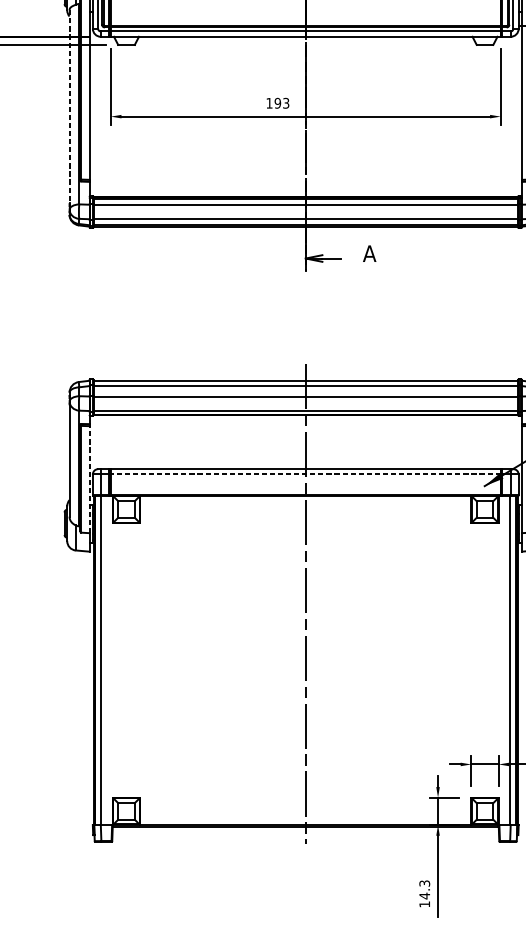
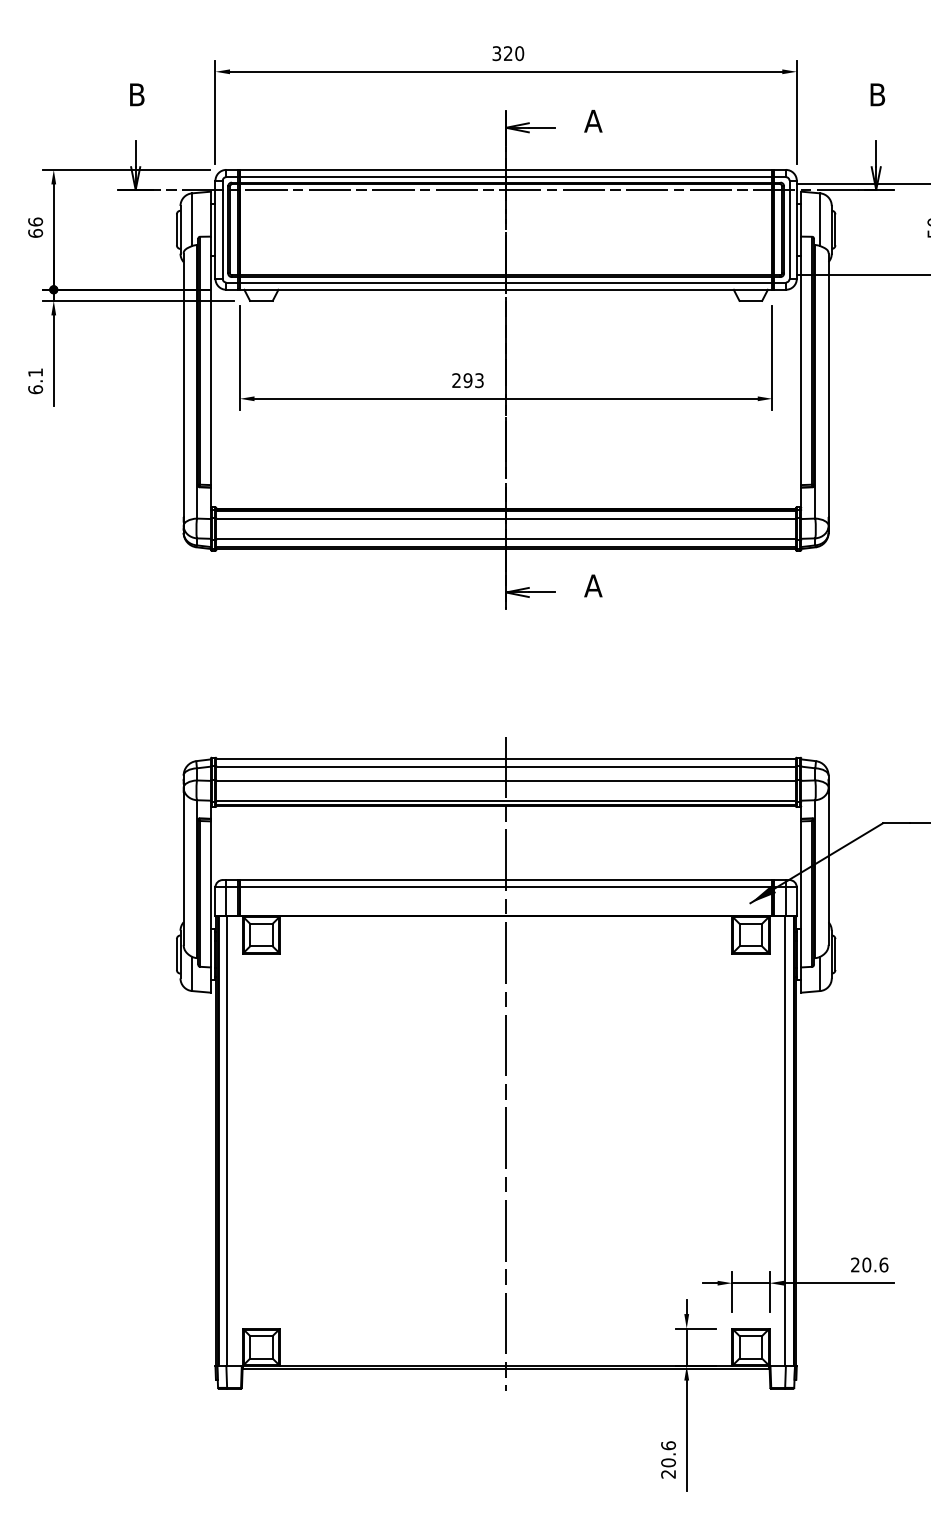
text: (269, 103) -> (456, 380), 193 -> 293
line: (69, 106) -> (183, 385), dashed -> solid
line: (305, 474) -> (505, 887), dashed -> solid
line: (89, 479) -> (210, 893), dashed -> solid
text: (424, 893) -> (668, 1459), 14.3 -> 20.6

